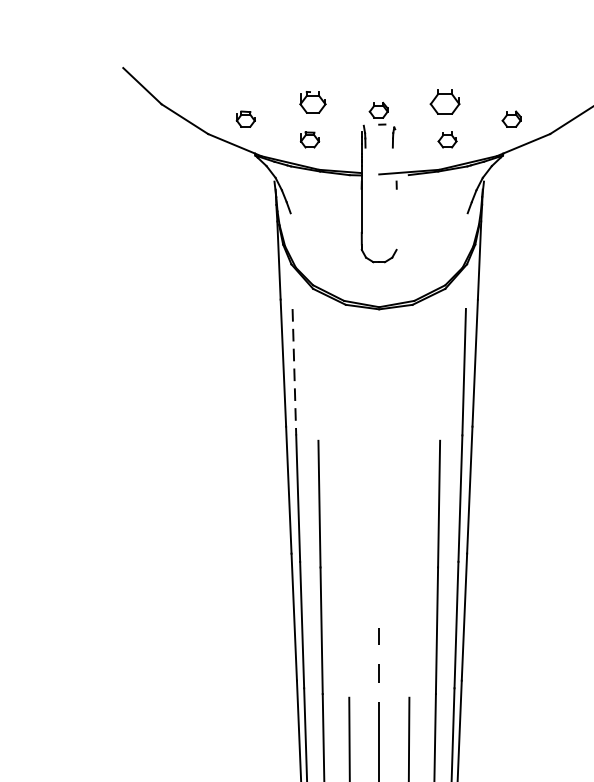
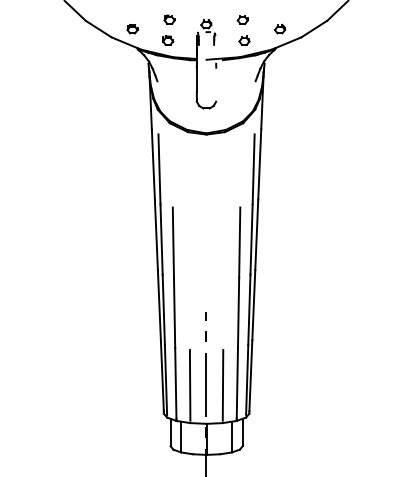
part: (312, 101) -> (169, 19), size x0.71
part: (444, 101) -> (242, 19), size x0.62
line: (294, 372) -> (159, 169), dashed -> solid

